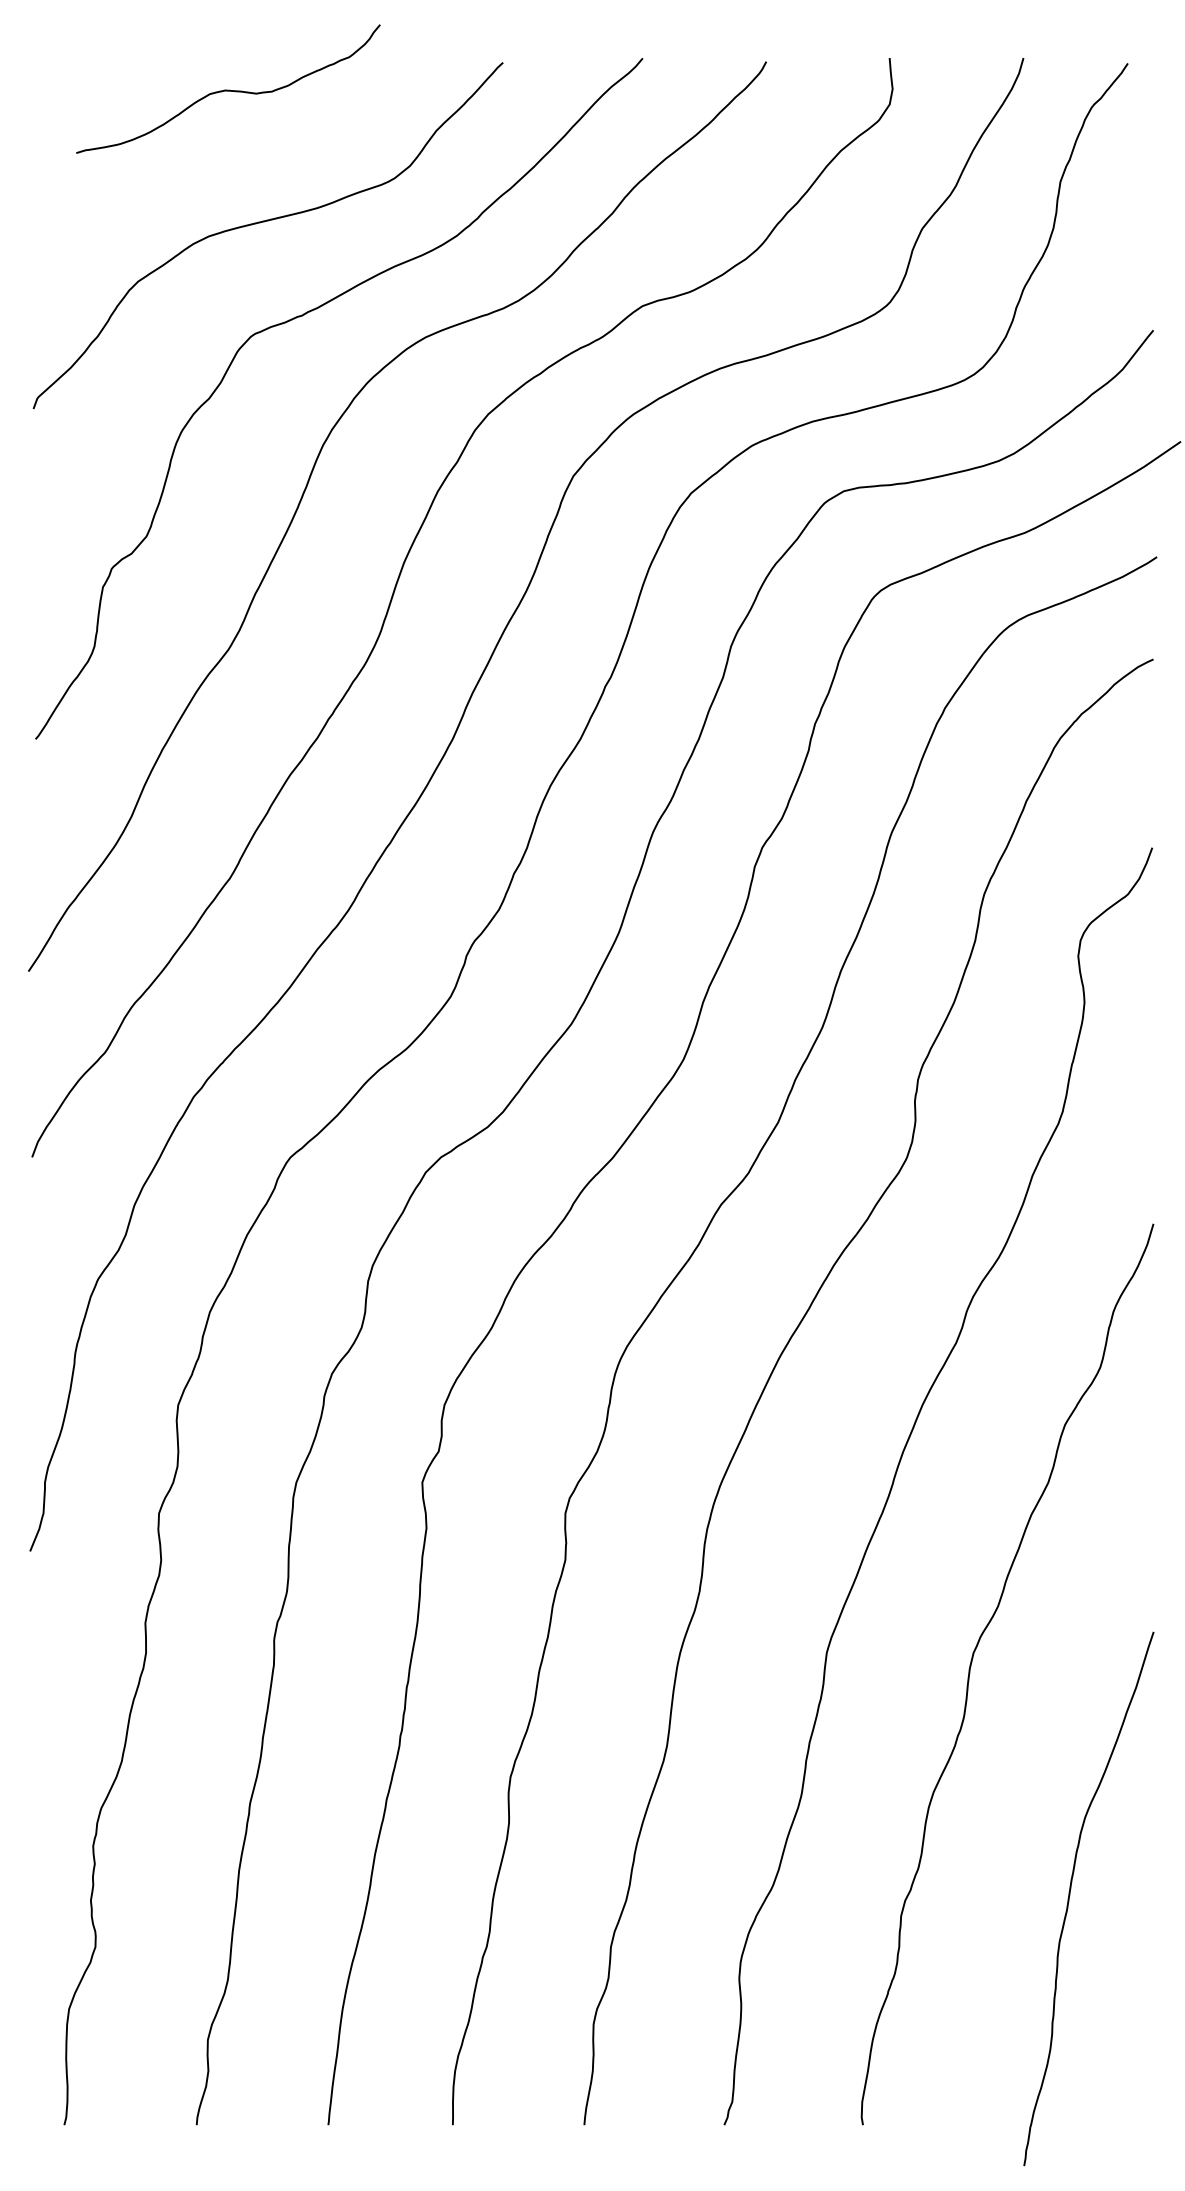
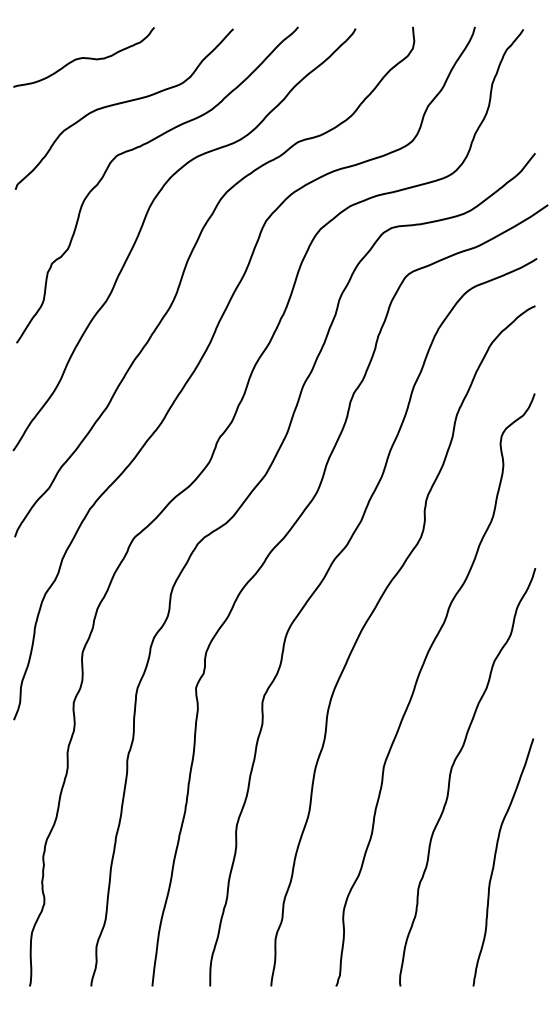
curve: (227, 89) -> (83, 57), moved
curve: (1071, 1896) -> (495, 861), moved

